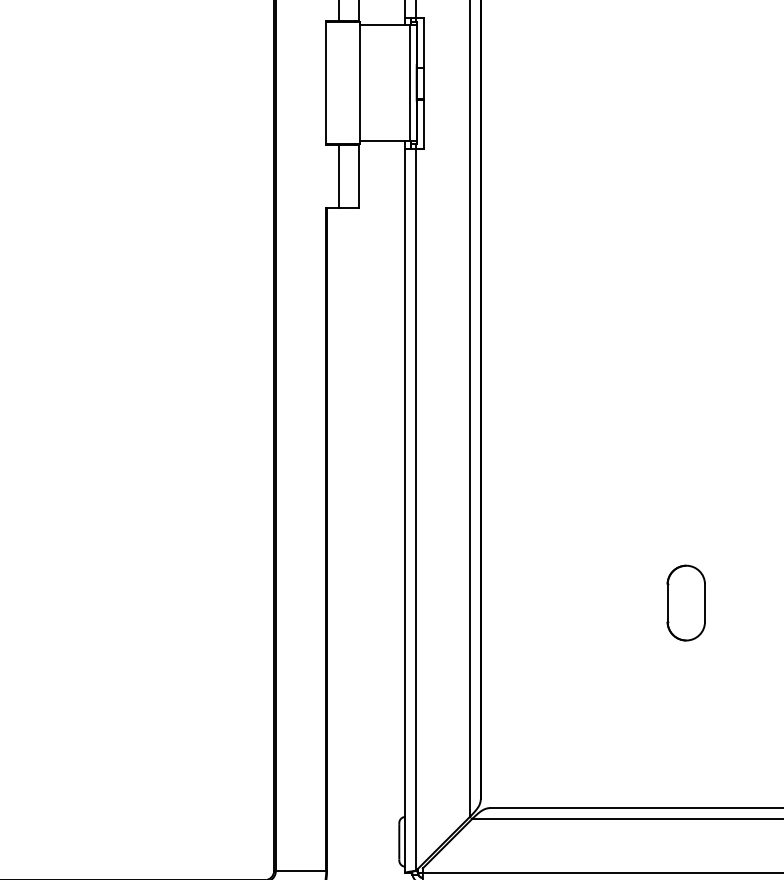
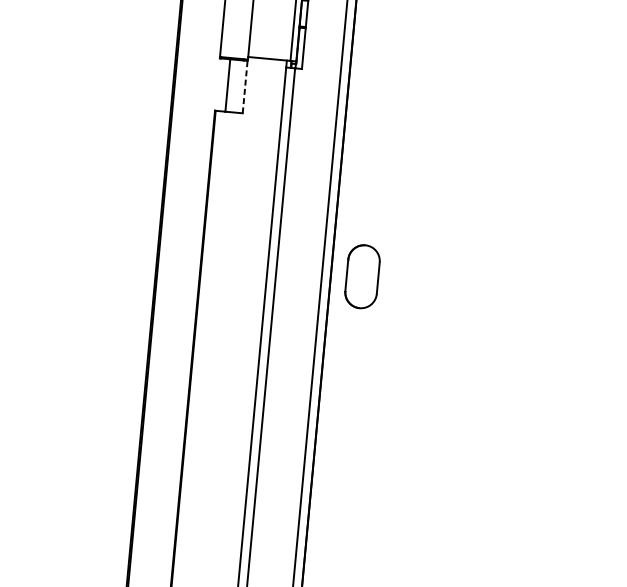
line: (359, 175) -> (245, 86), solid -> dashed
part: (685, 602) -> (361, 276), moved

